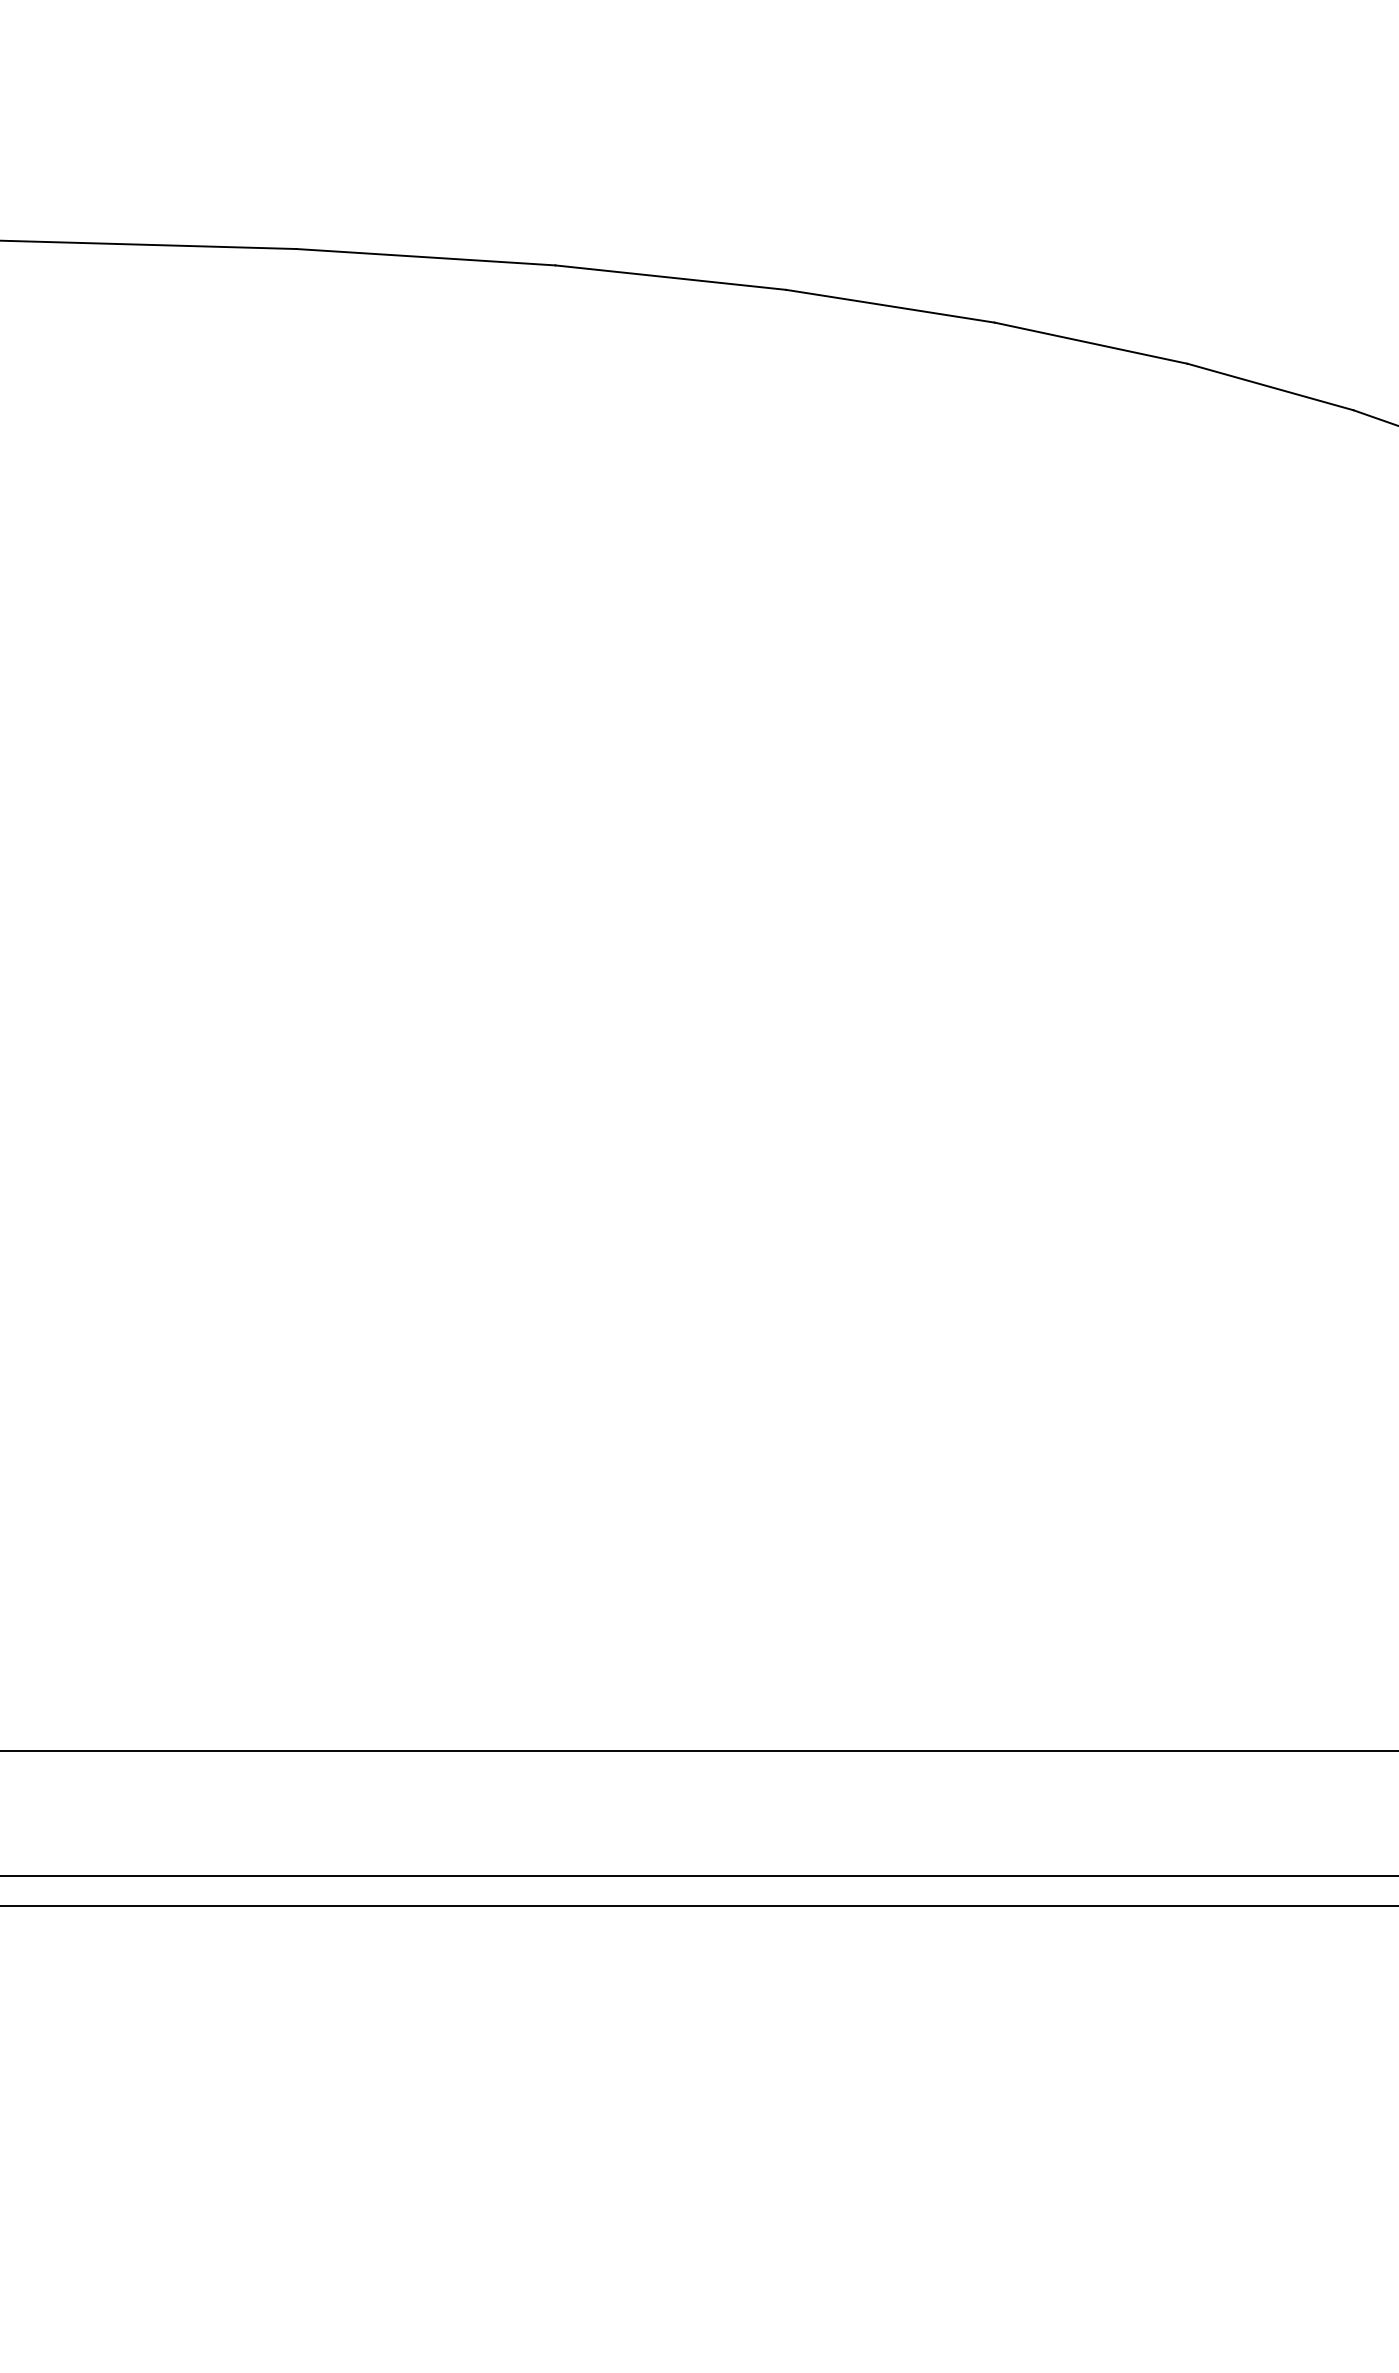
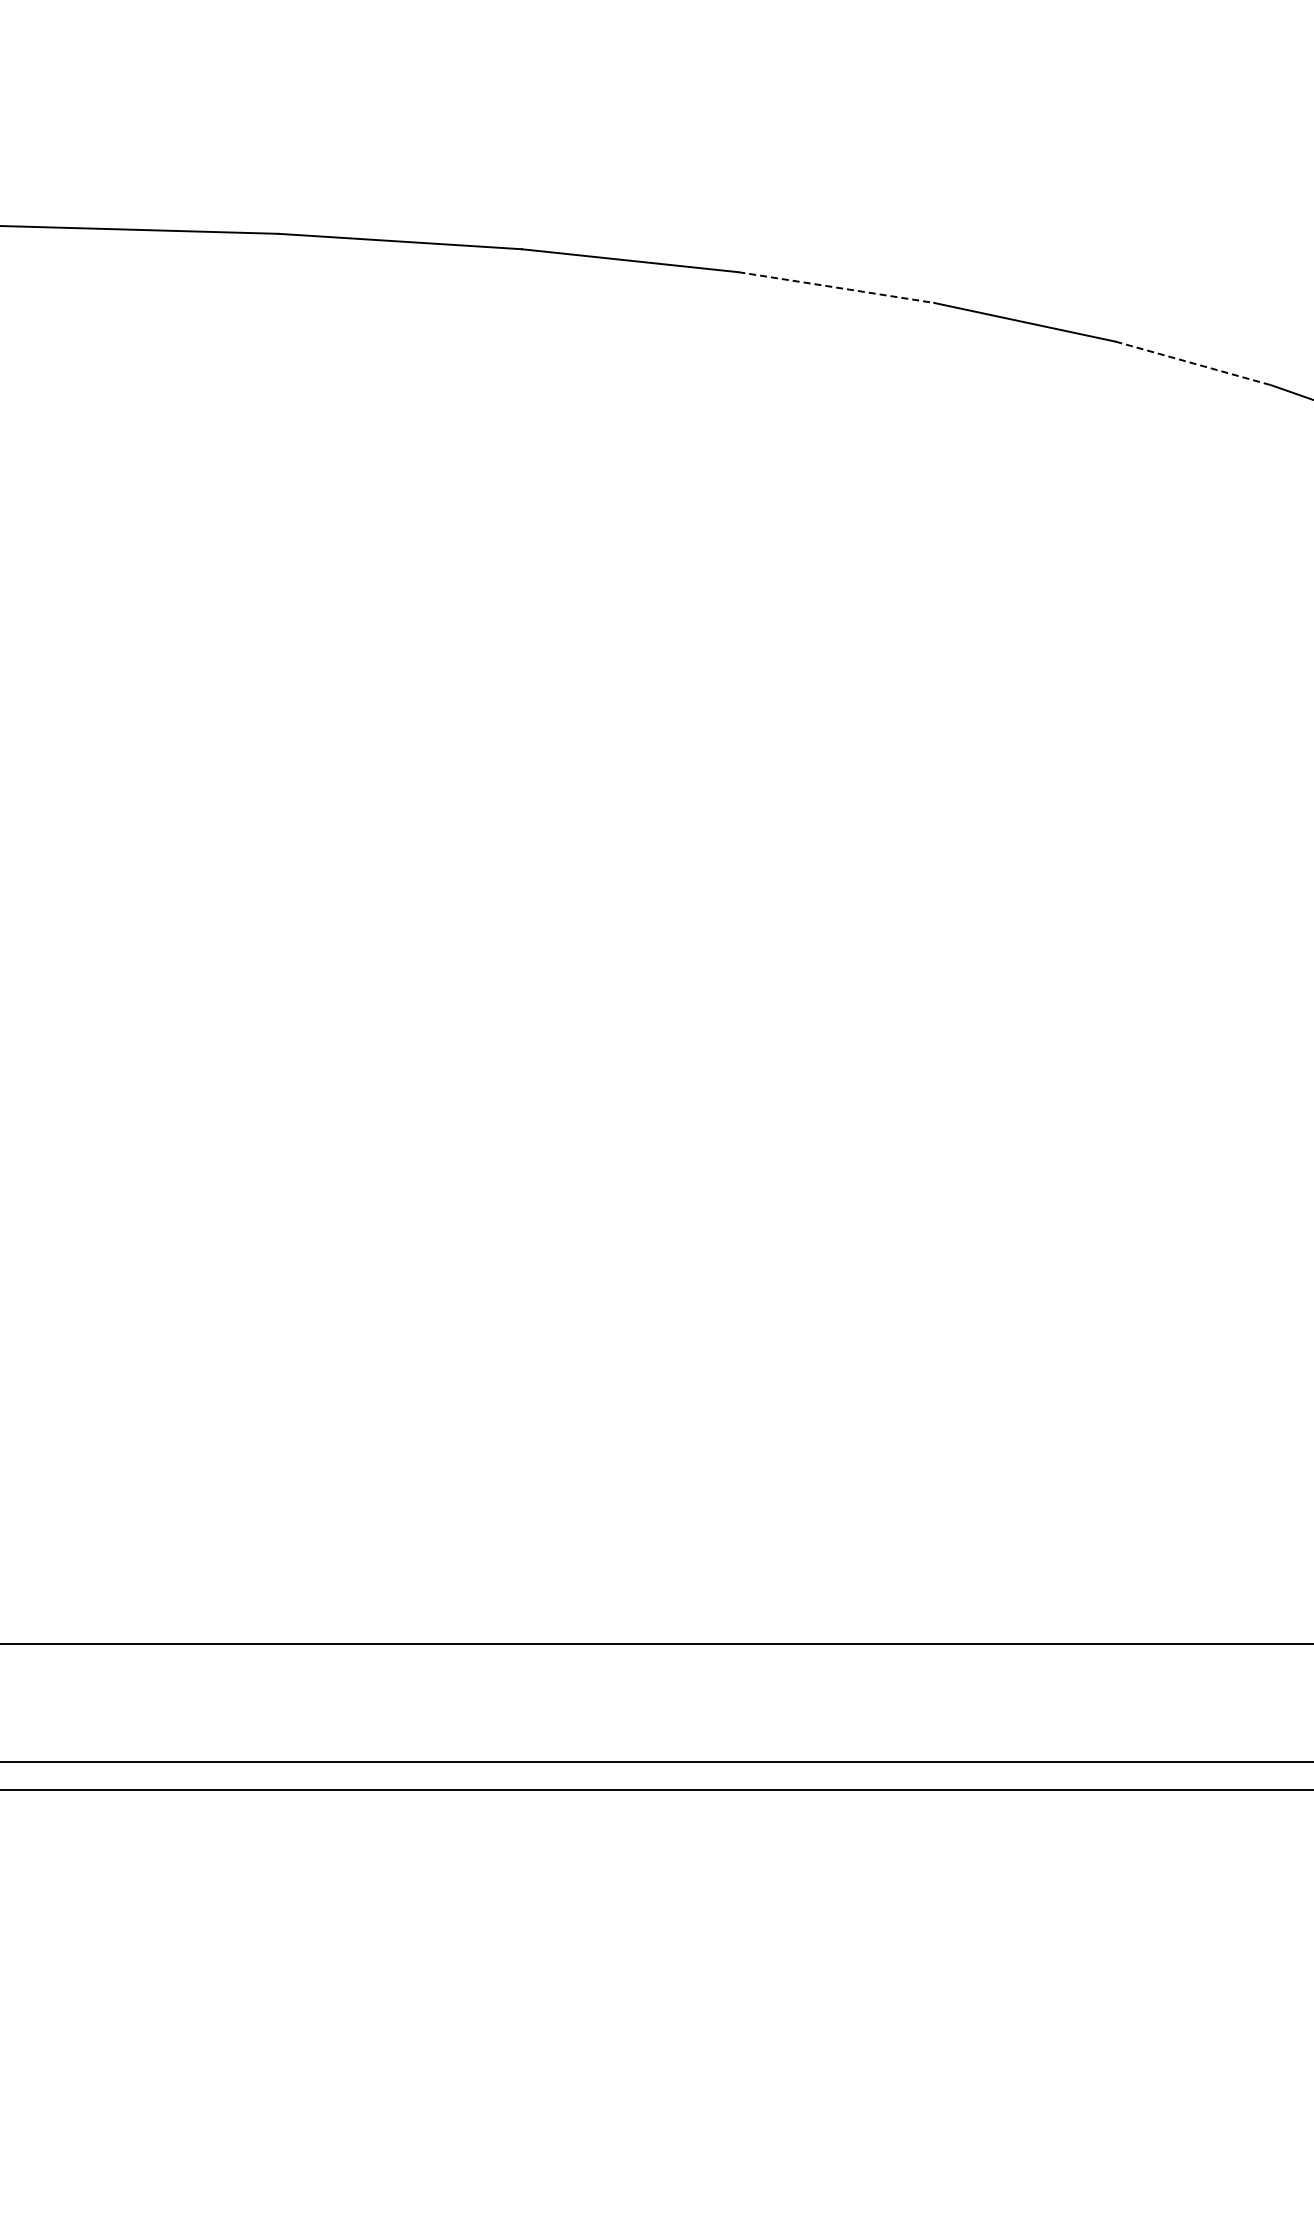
line: (890, 306) -> (836, 287), solid -> dashed
line: (1270, 387) -> (1193, 363), solid -> dashed

